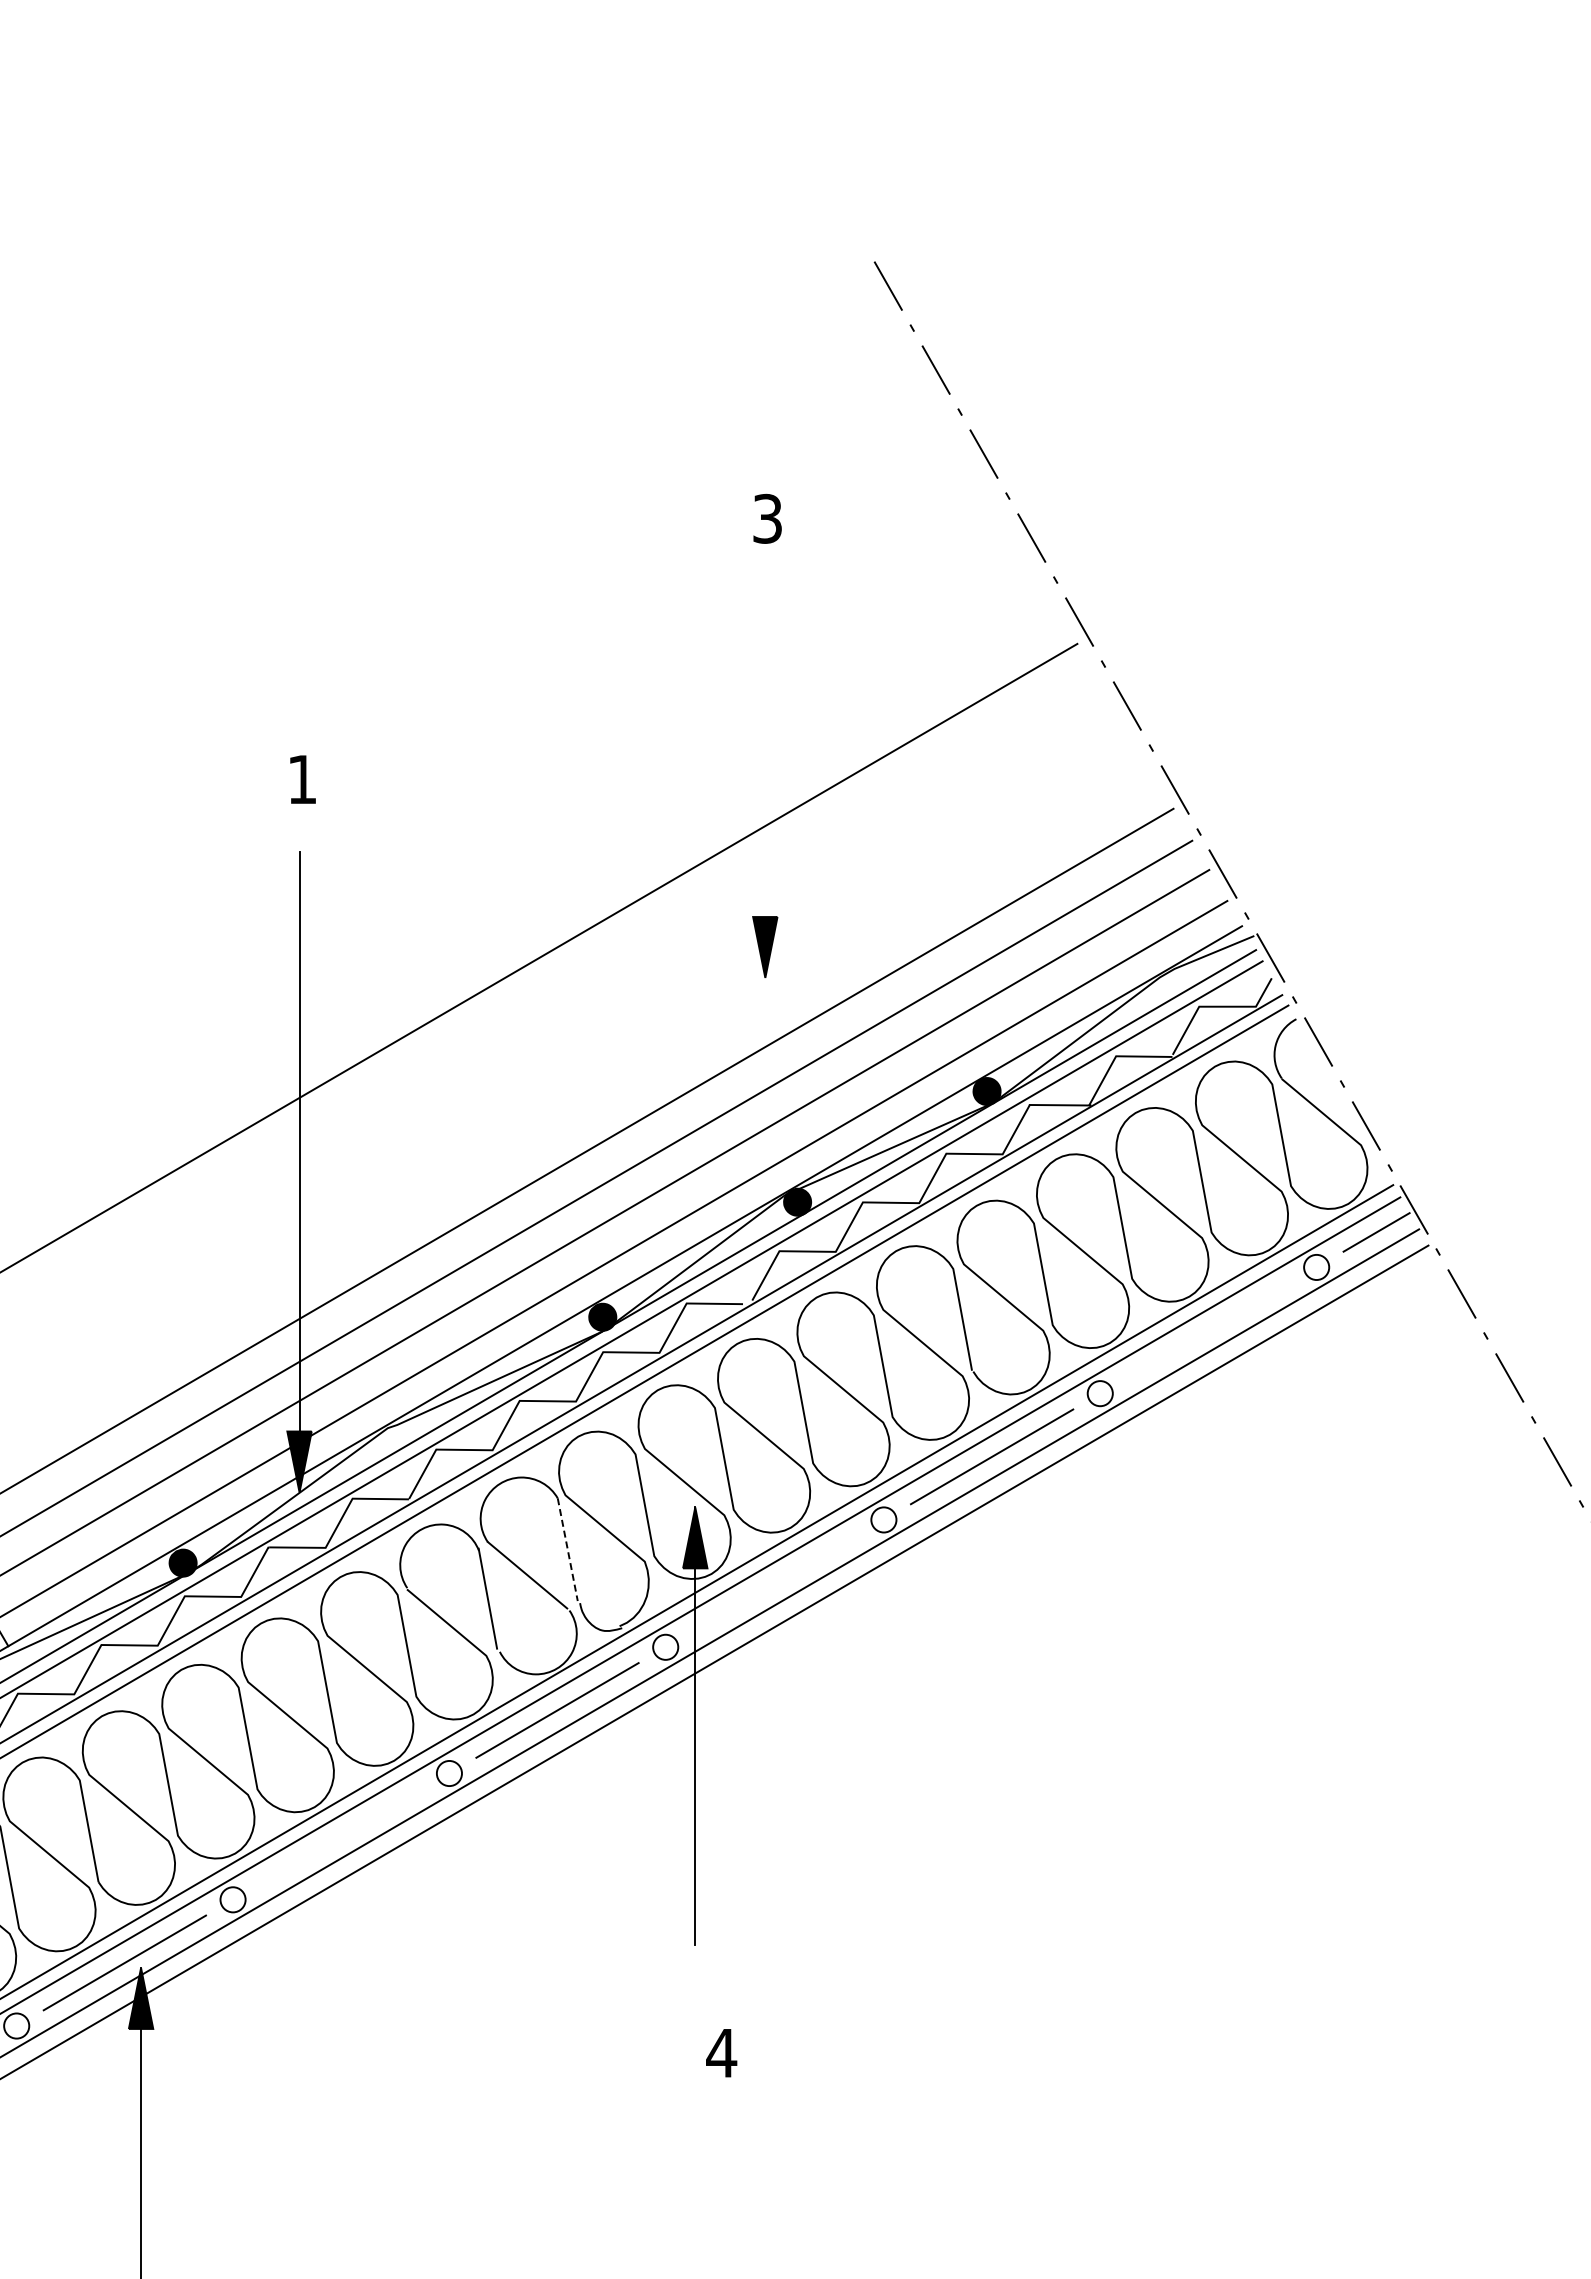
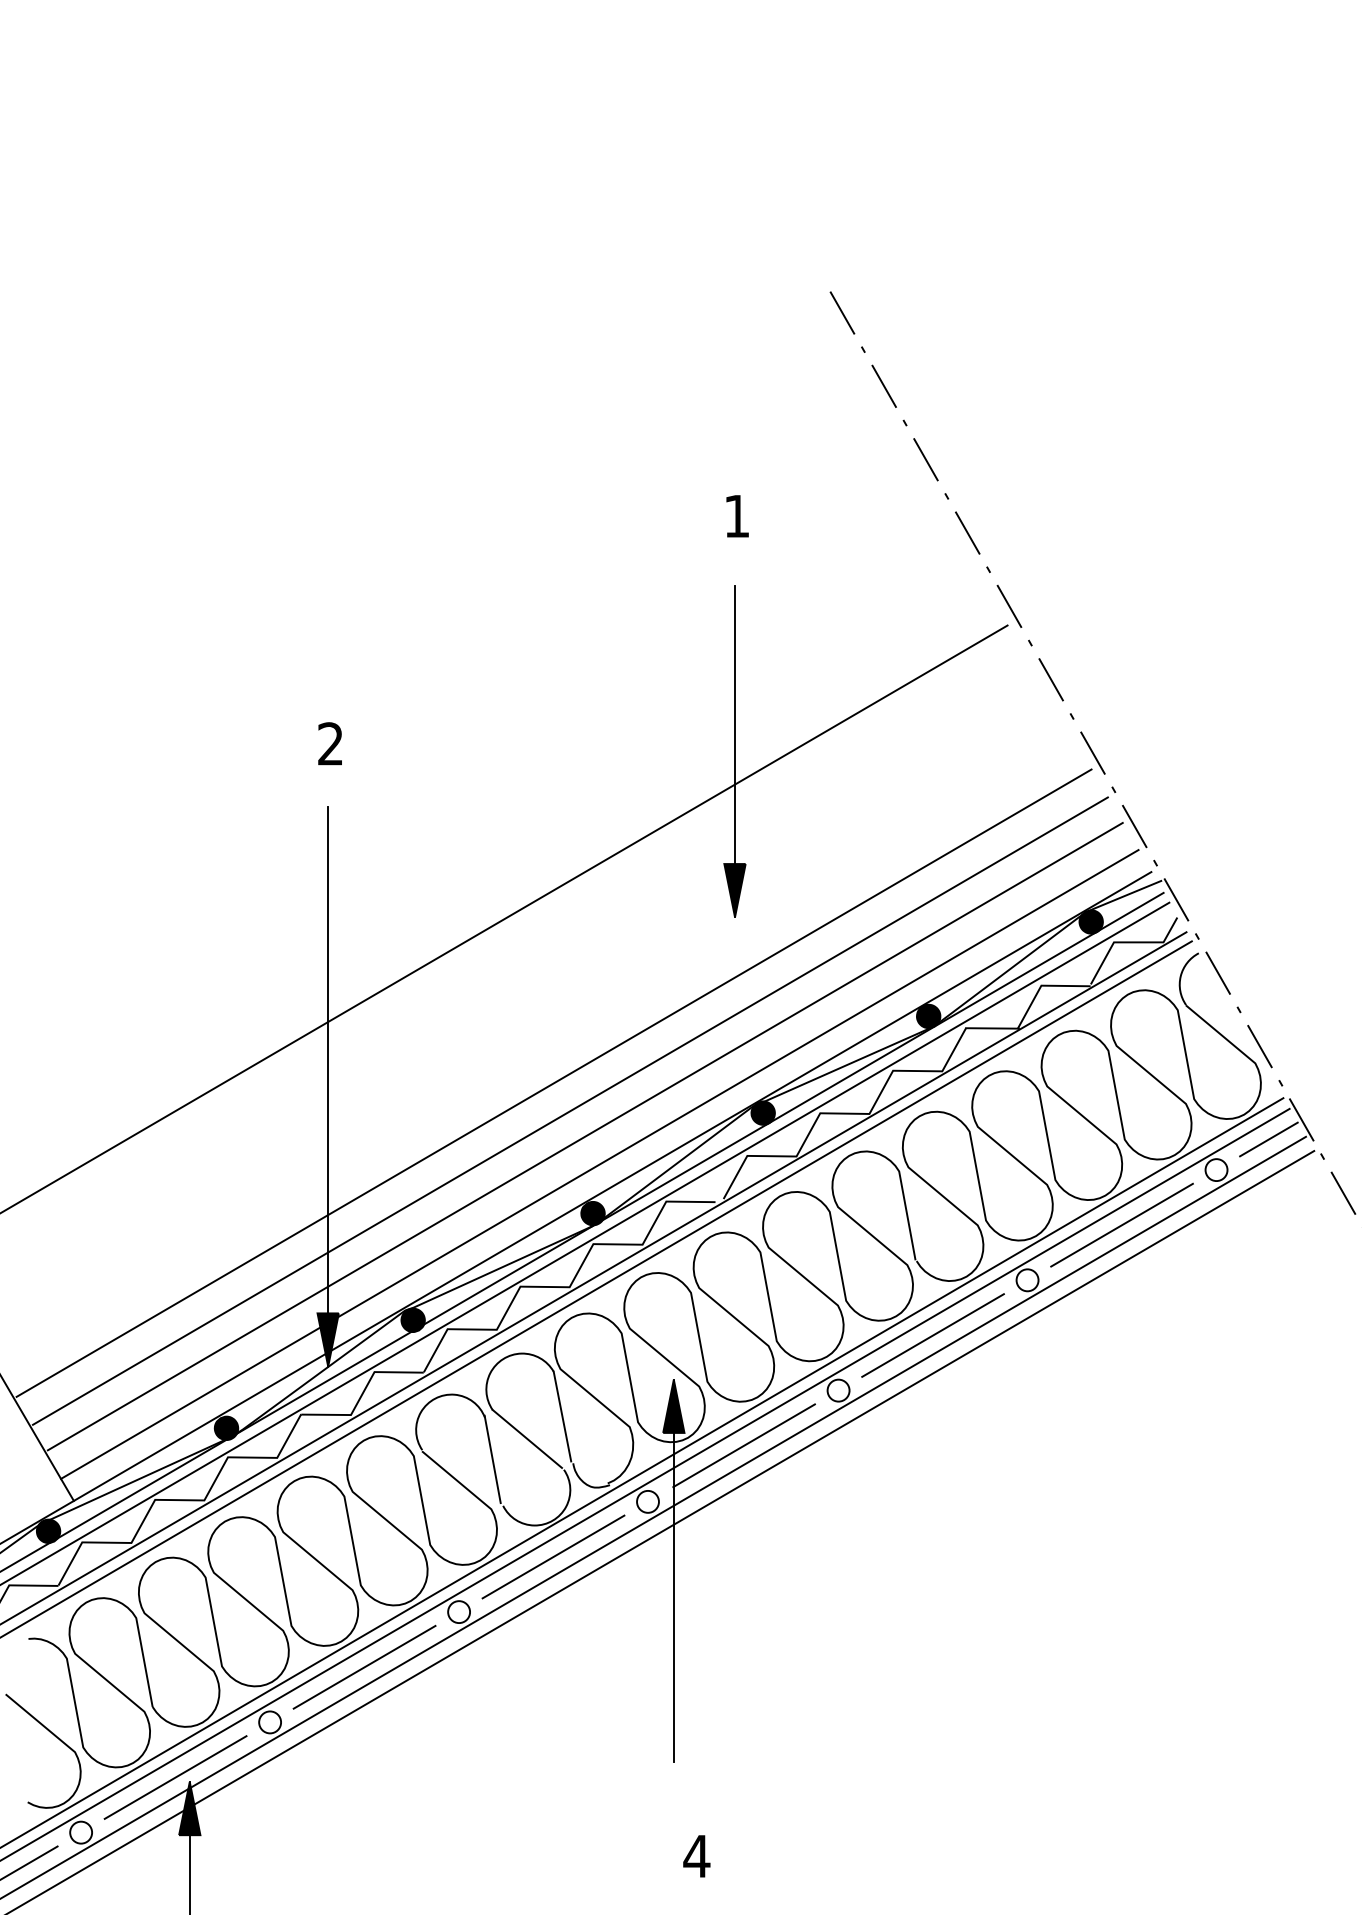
text: (767, 518) -> (736, 515), 3 -> 1
text: (301, 778) -> (329, 743), 1 -> 2
line: (765, 788) -> (735, 751), added
hatch: (1172, 982) -> (1090, 921), added
line: (1208, 1330) -> (1122, 1225), added
hatch: (396, 1438) -> (412, 1319), added
line: (567, 1550) -> (562, 1417), dashed -> solid
line: (775, 1582) -> (743, 1445), added
line: (341, 1836) -> (364, 1667), added

